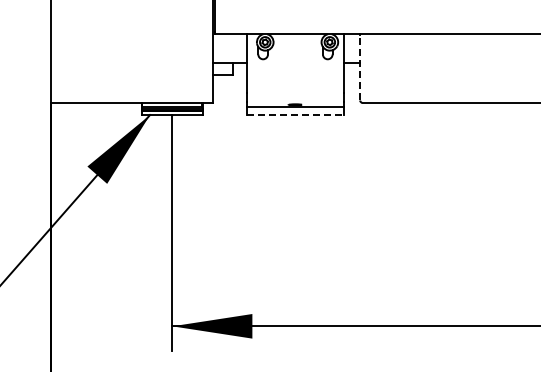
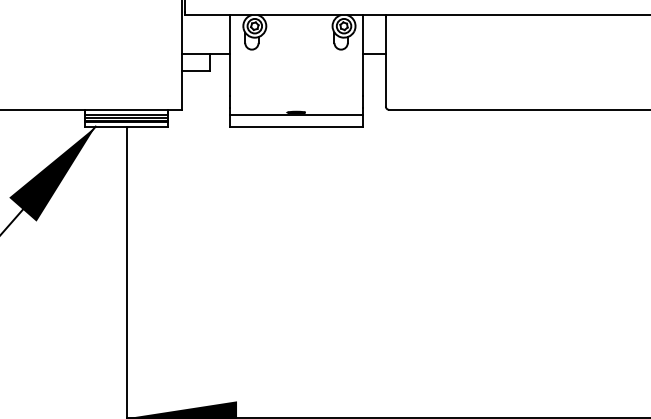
line: (360, 67) -> (386, 60), dashed -> solid
line: (295, 115) -> (296, 127), dashed -> solid

